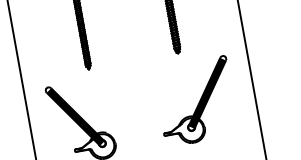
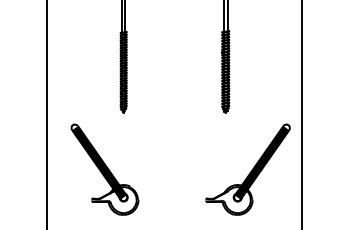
part: (195, 101) -> (247, 169), moved

